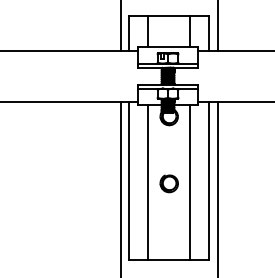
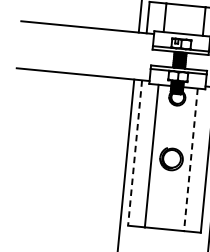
line: (129, 181) -> (135, 153), solid -> dashed
line: (190, 182) -> (191, 160), solid -> dashed
part: (168, 183) -> (170, 159), size x1.4

